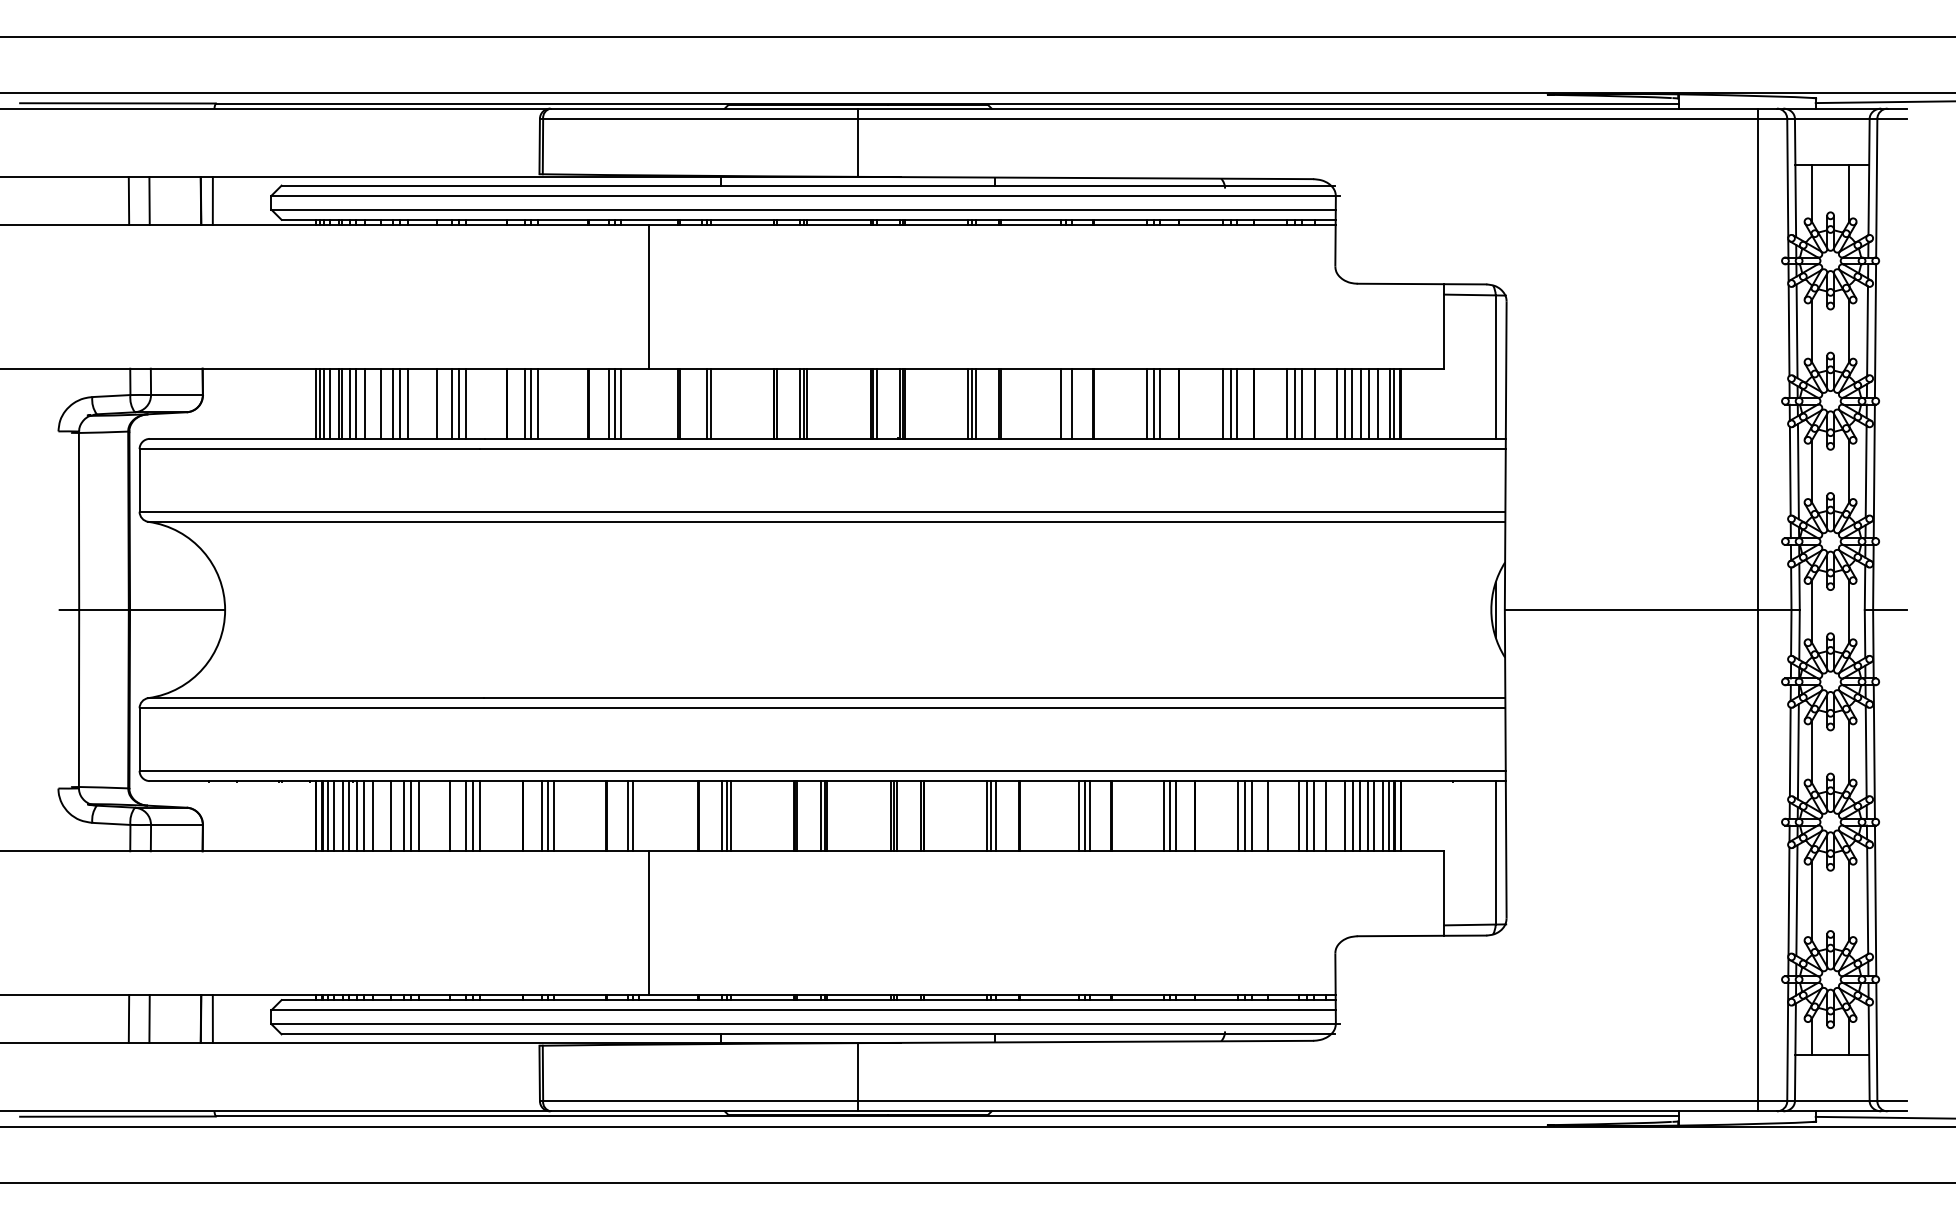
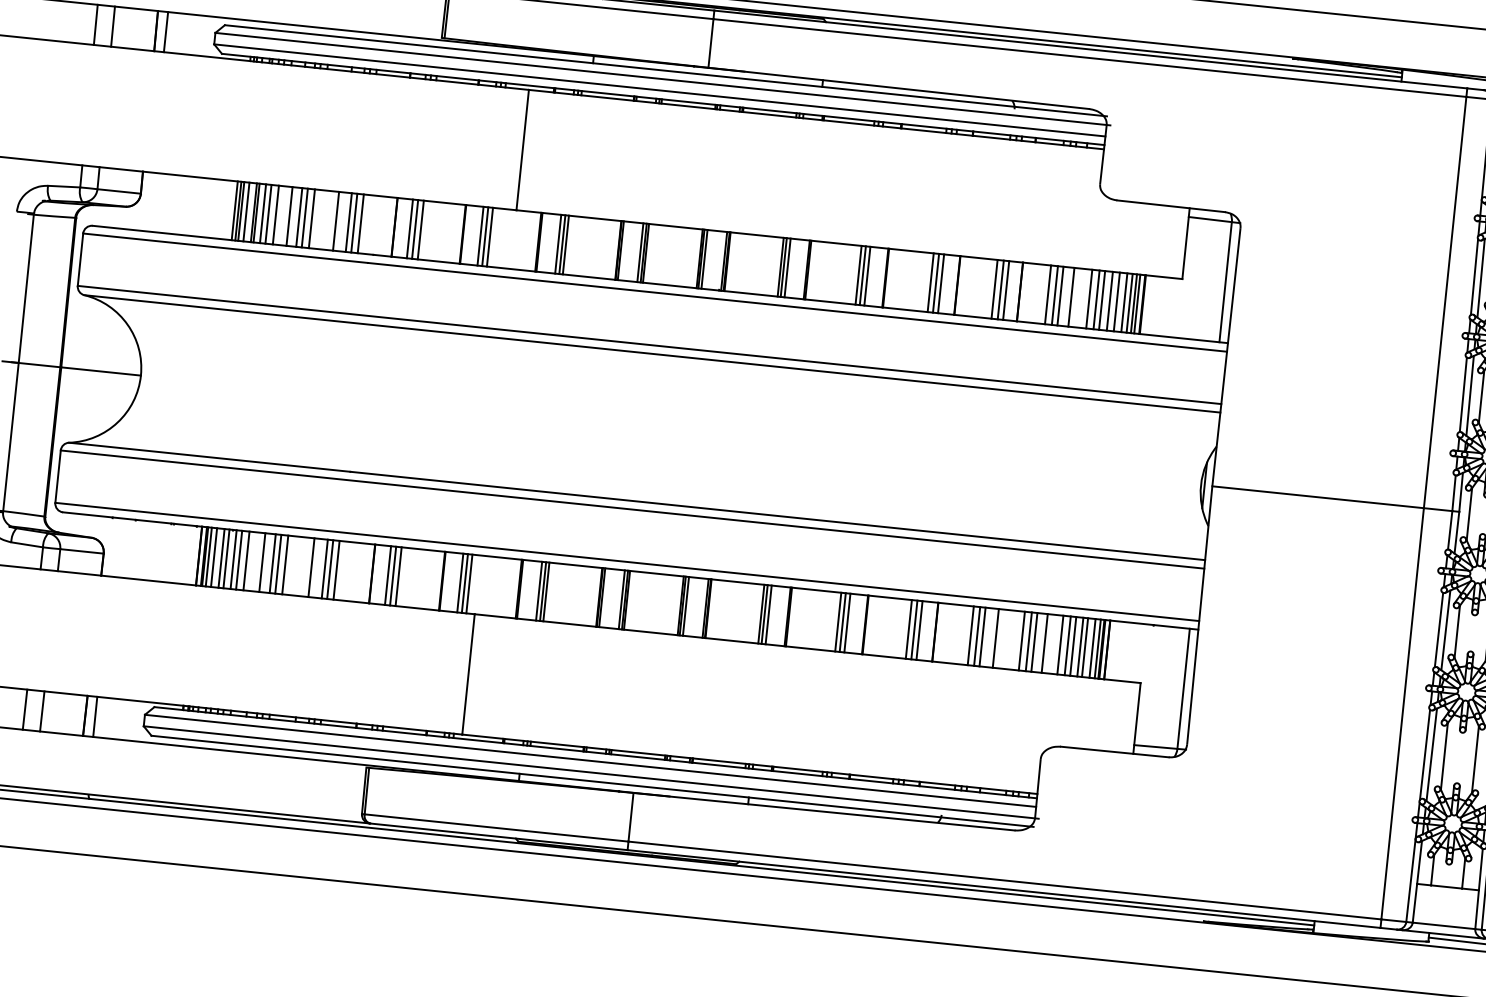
line: (702, 403) -> (558, 244), added
line: (1066, 403) -> (863, 275), added
line: (1384, 403) -> (1129, 303), added
line: (638, 816) -> (469, 584), added

